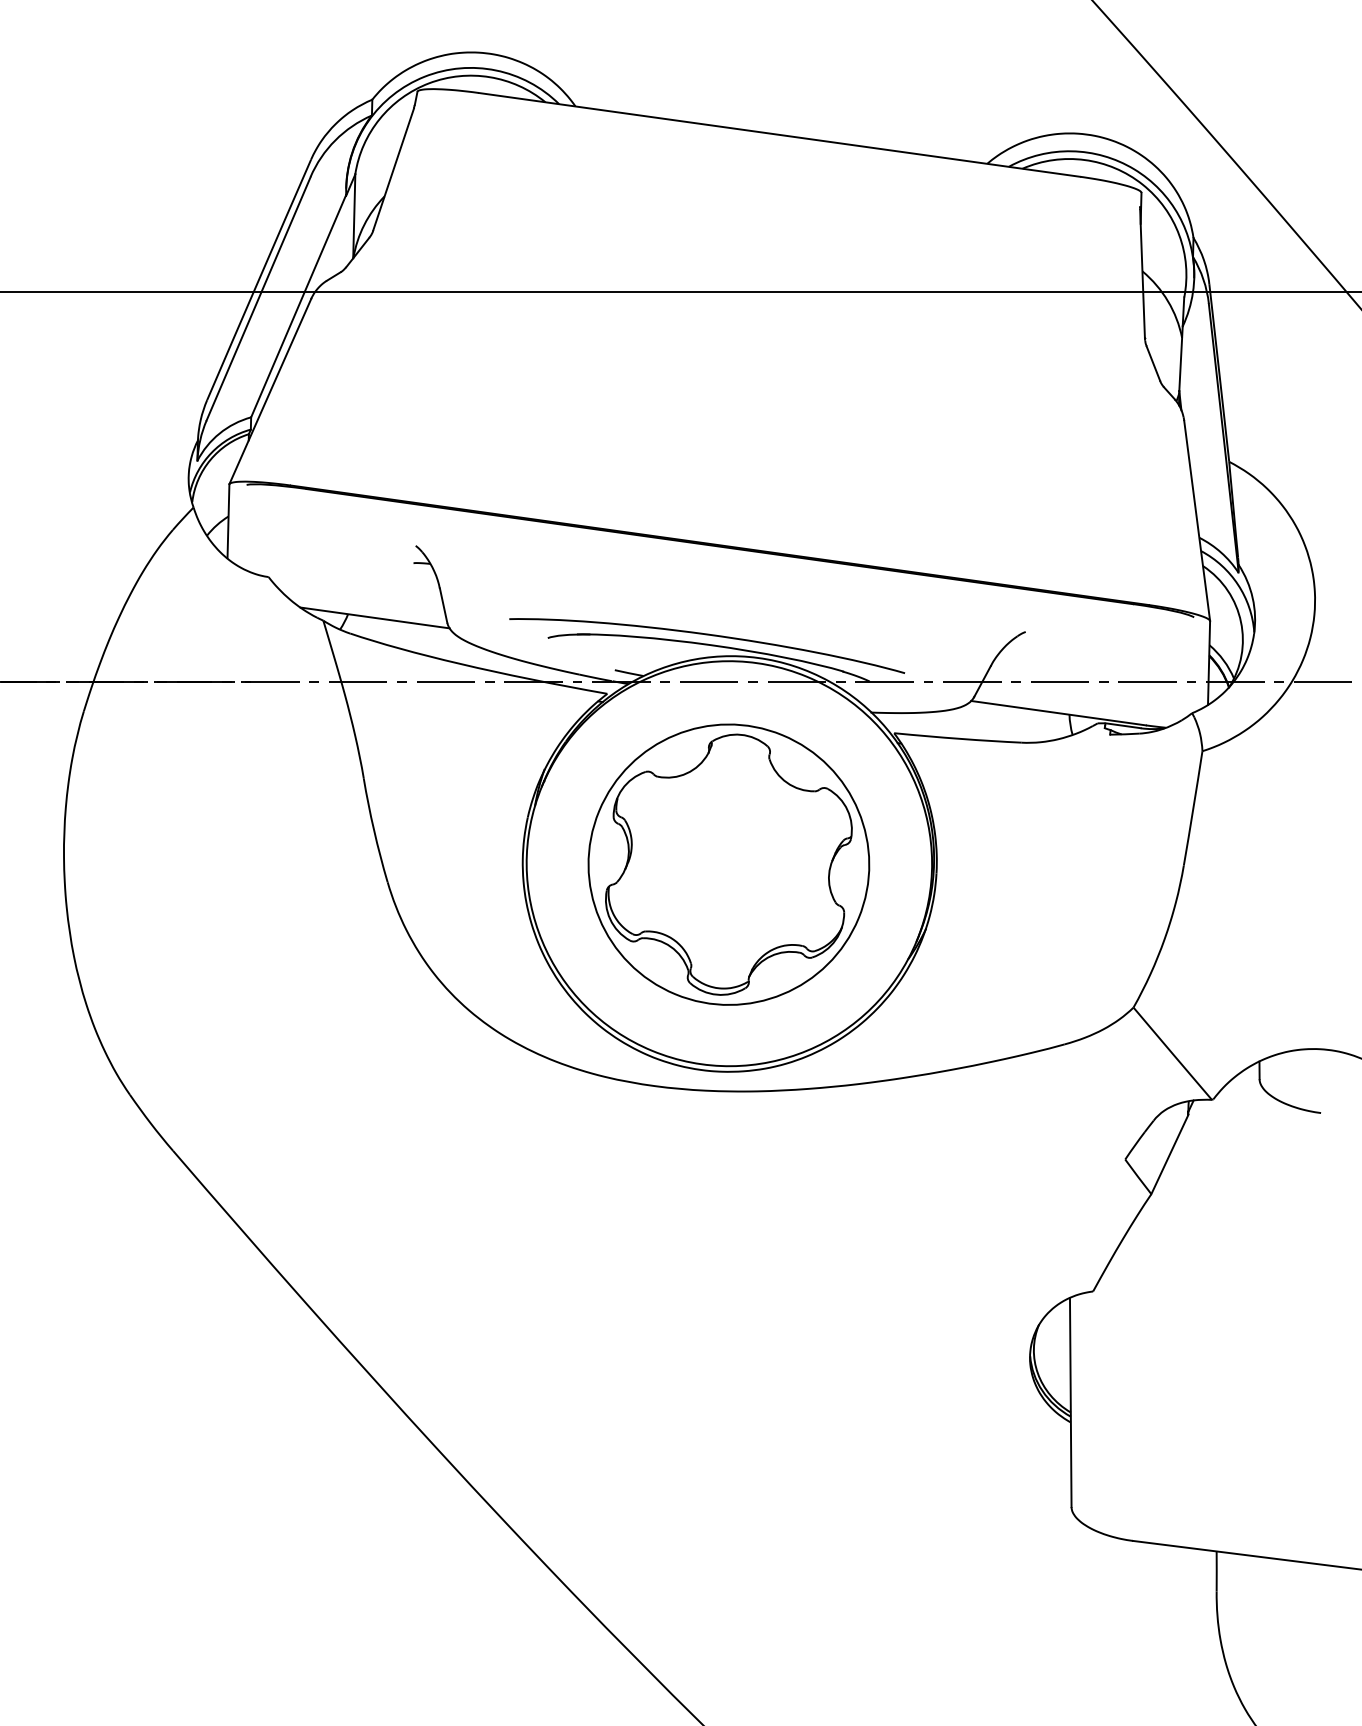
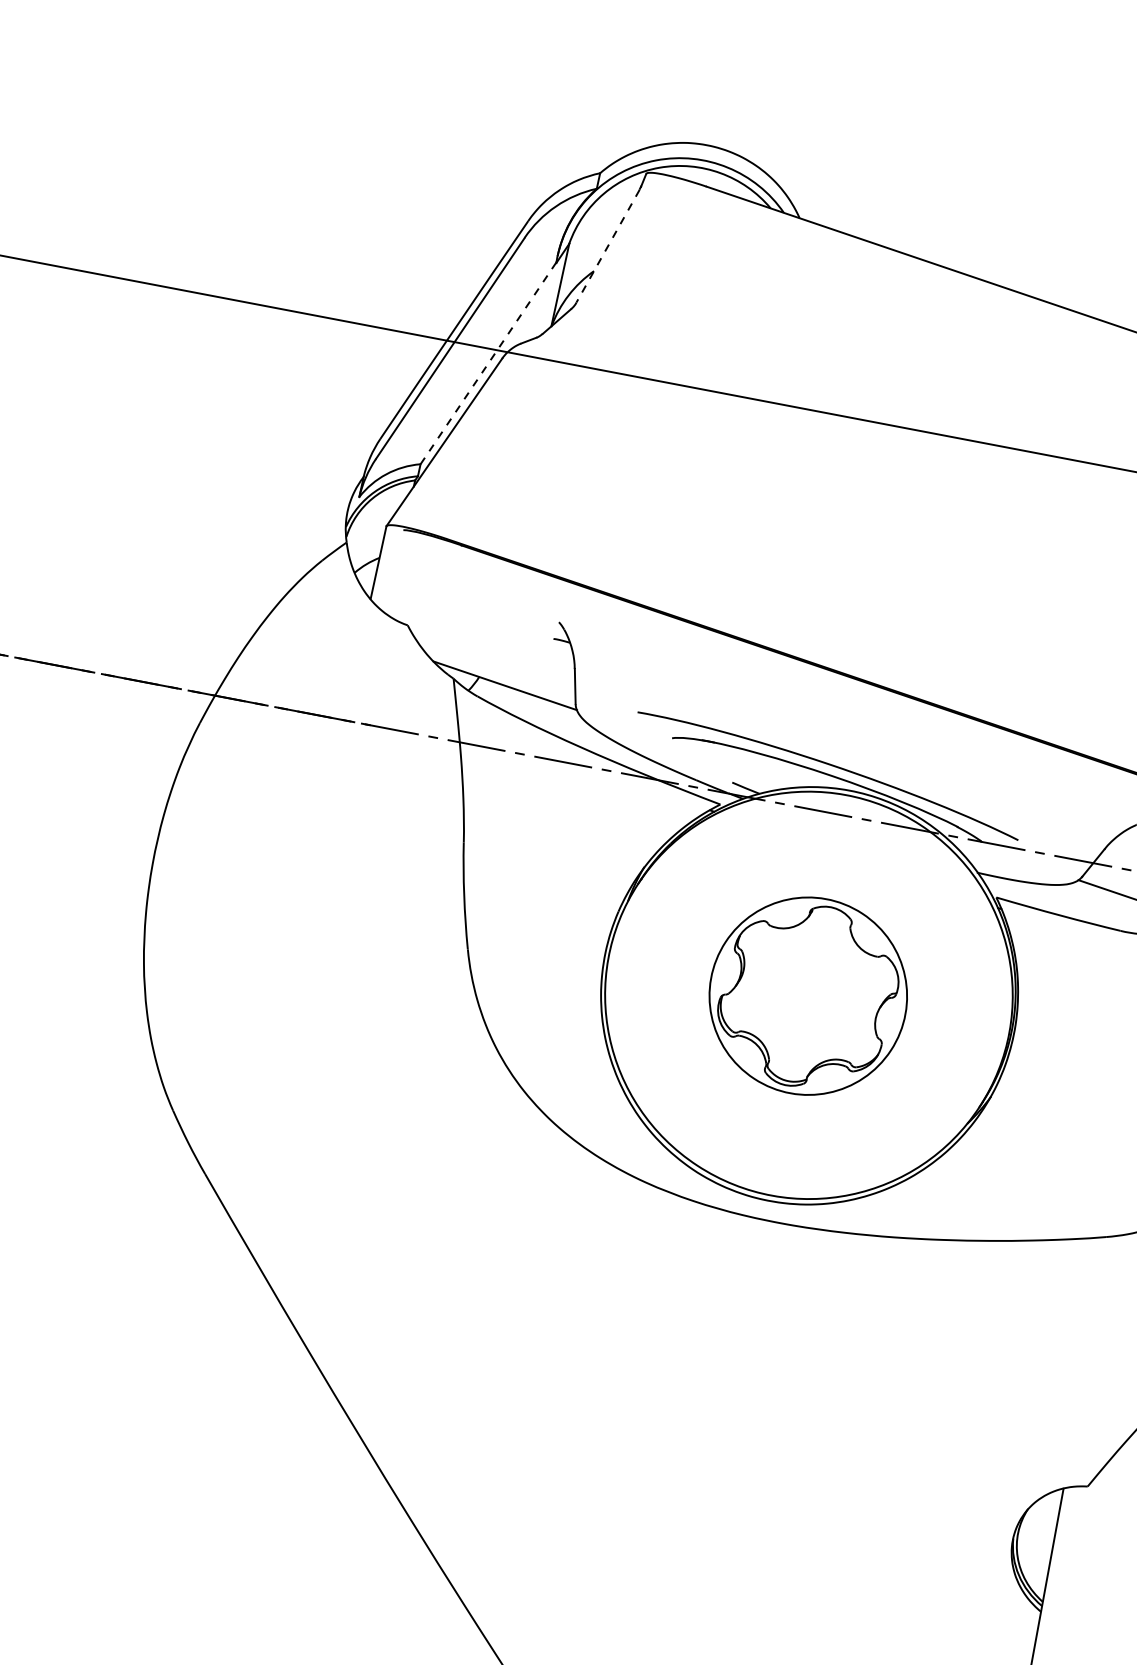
line: (393, 169) -> (607, 246), solid -> dashed
line: (298, 305) -> (488, 362), solid -> dashed
part: (728, 864) -> (807, 995), size x0.7

